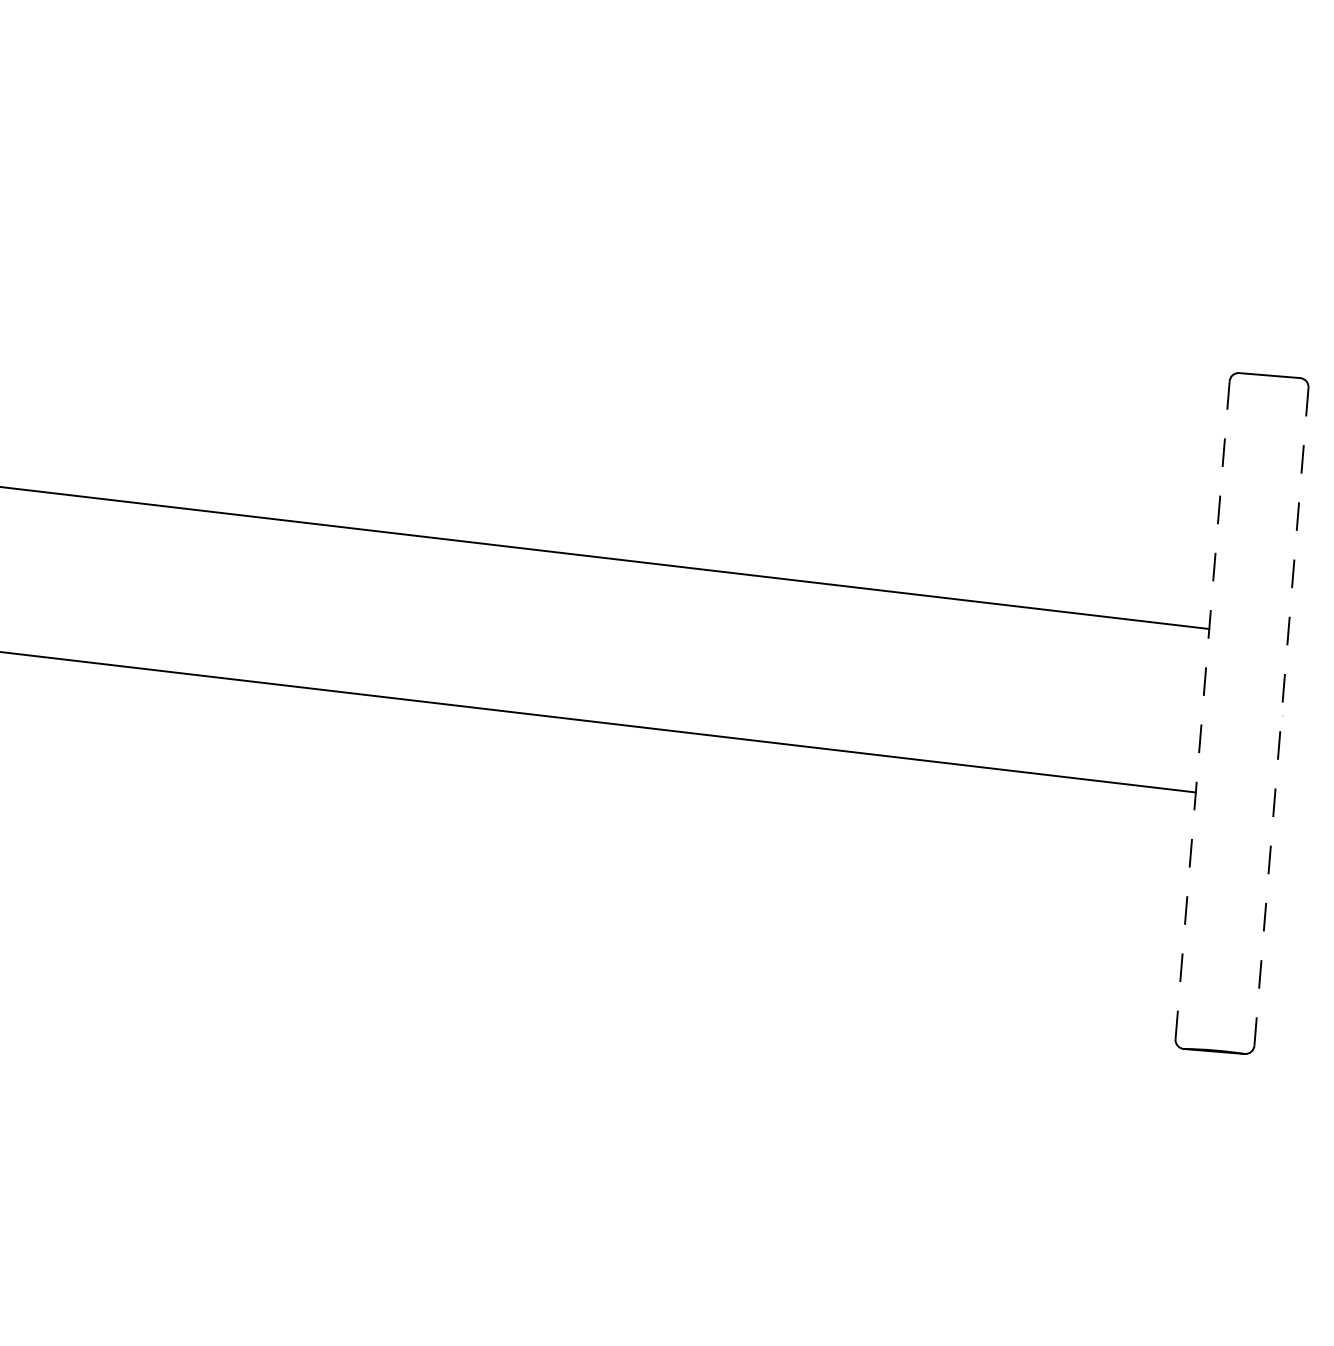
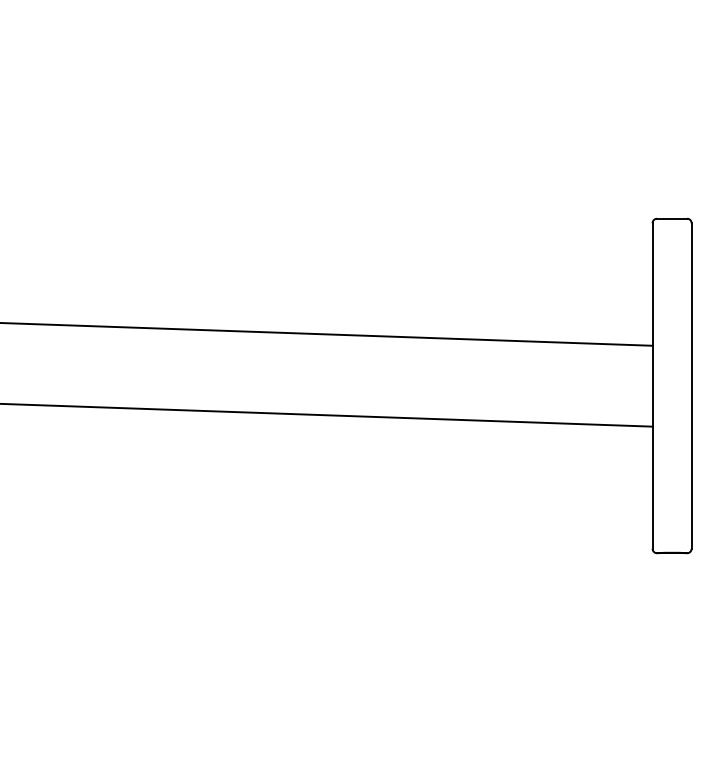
line: (1202, 711) -> (652, 386), dashed -> solid
line: (1281, 717) -> (691, 386), dashed -> solid

